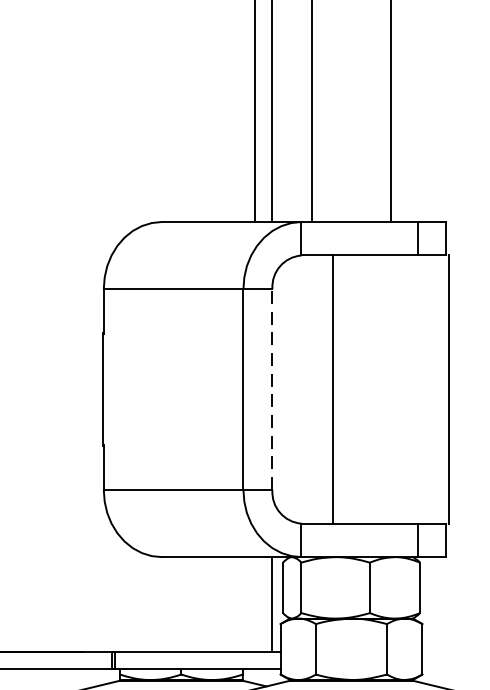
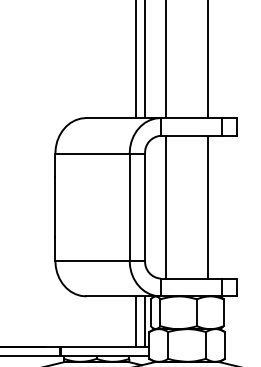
line: (333, 388) -> (166, 206), moved
line: (447, 388) -> (207, 206), moved
line: (273, 390) -> (145, 207), dashed -> solid
line: (254, 604) -> (135, 321), added

